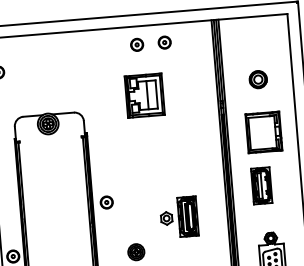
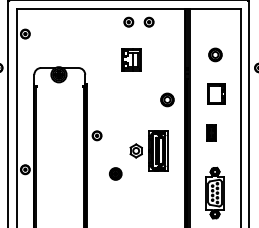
part: (144, 95) -> (131, 59), size x0.7
part: (264, 131) -> (216, 93), size x0.7
part: (198, 145) -> (167, 99), added
part: (261, 185) -> (211, 132), size x0.6
part: (179, 217) -> (149, 151), size x1.4

